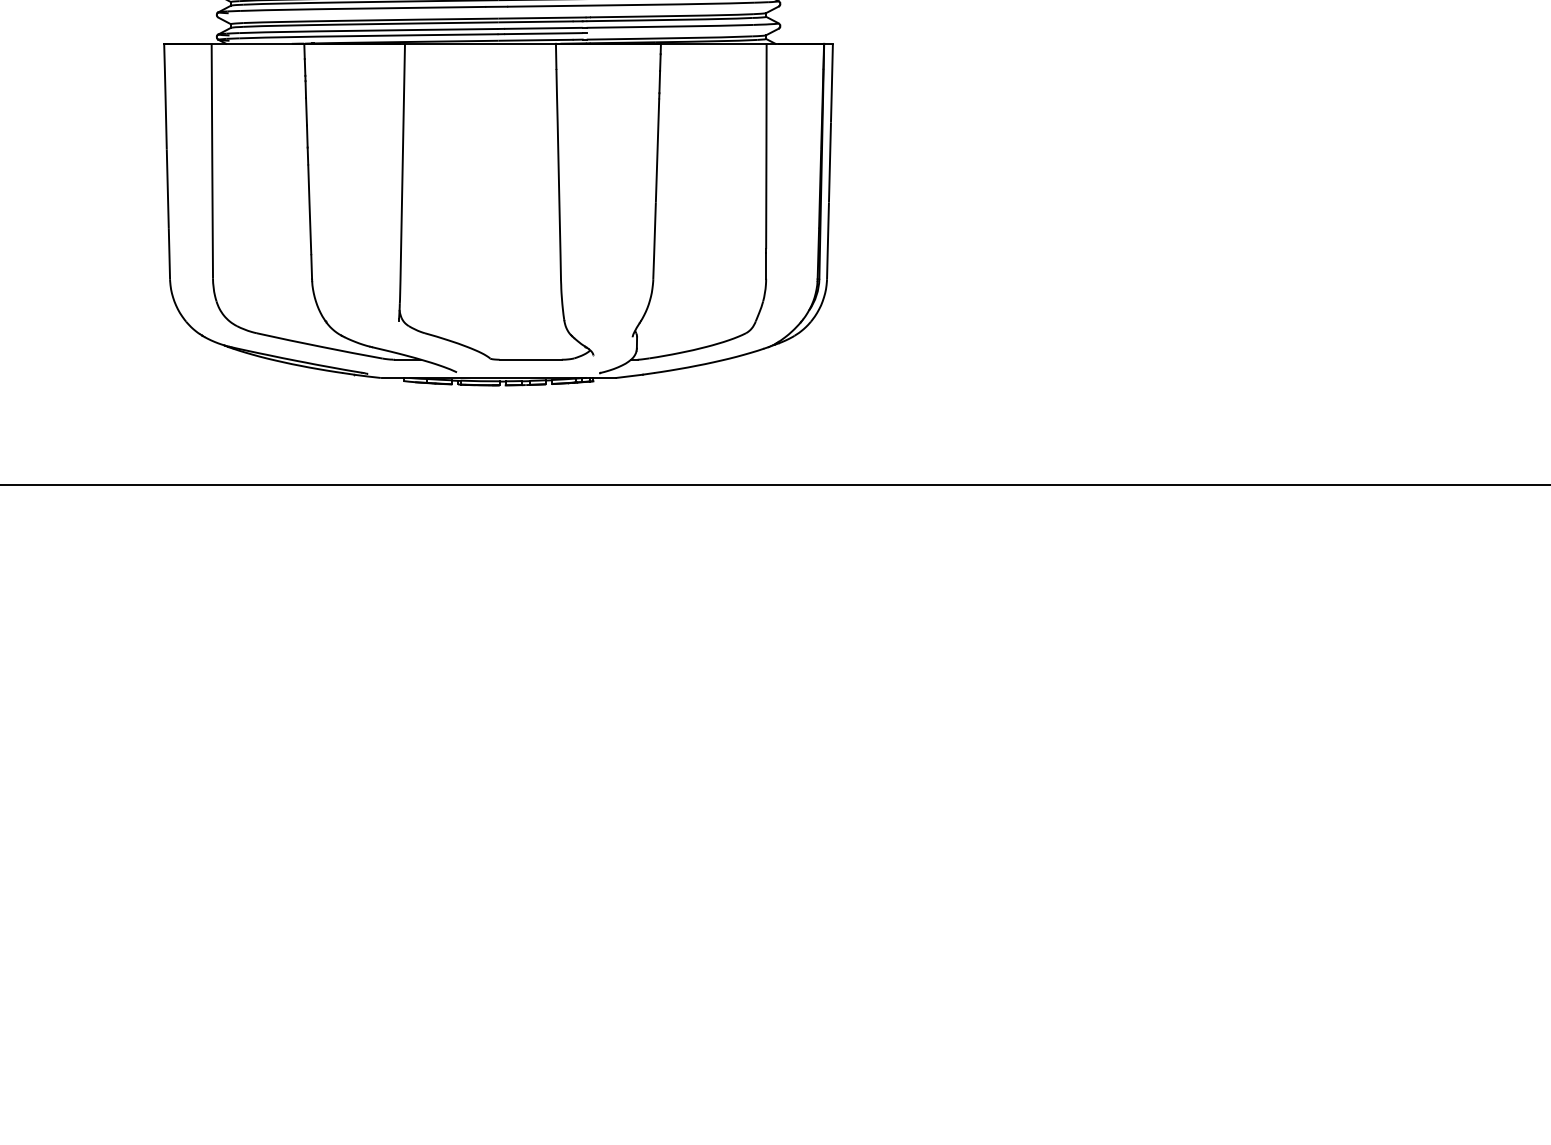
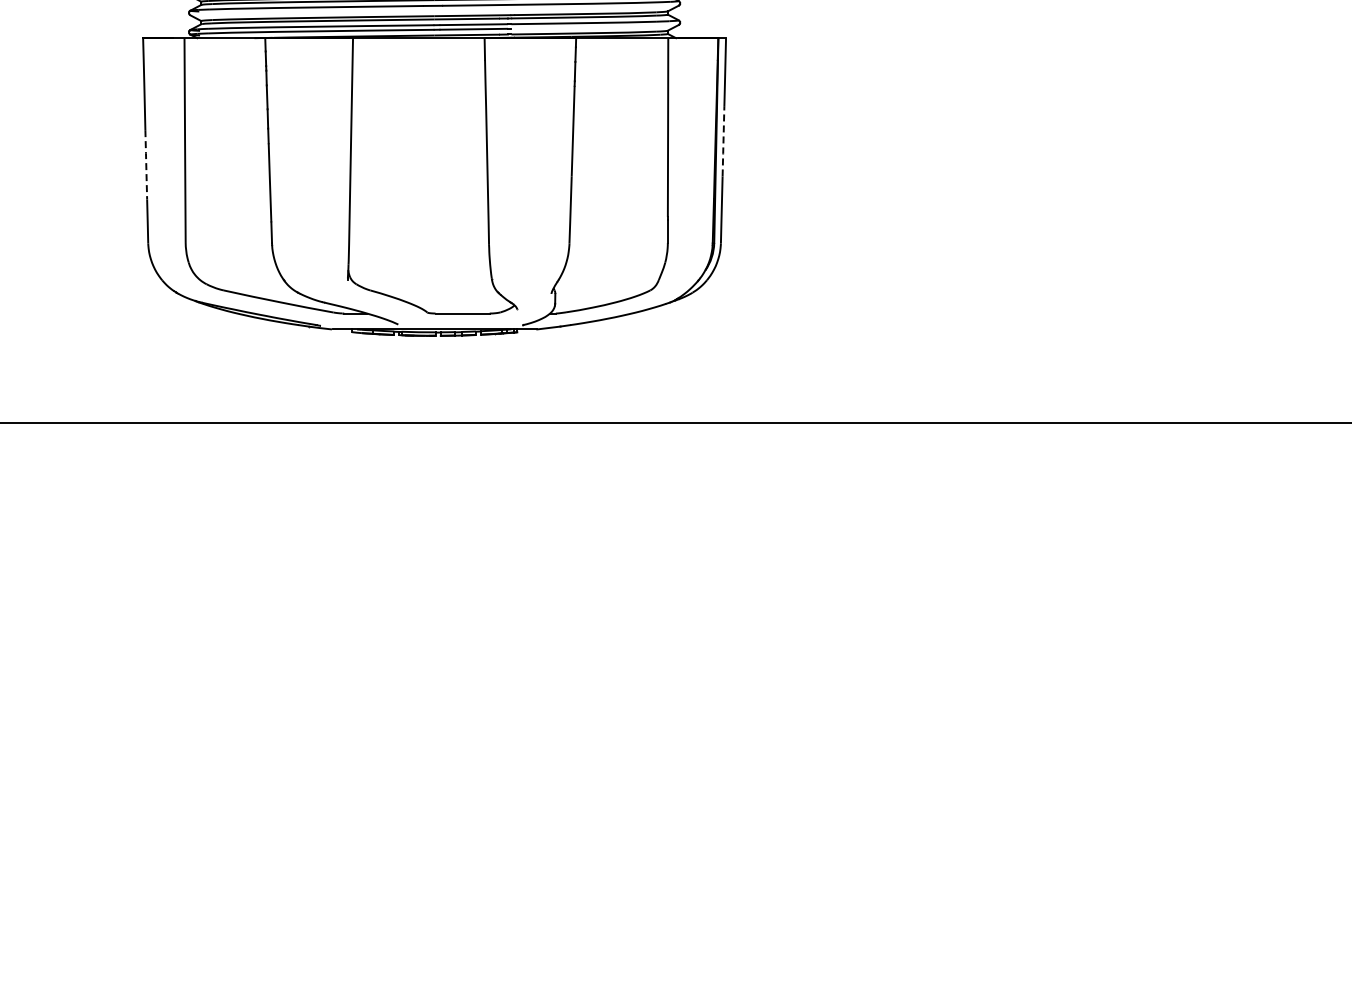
line: (829, 163) -> (723, 142), solid -> dashed
line: (168, 188) -> (146, 164), solid -> dashed

